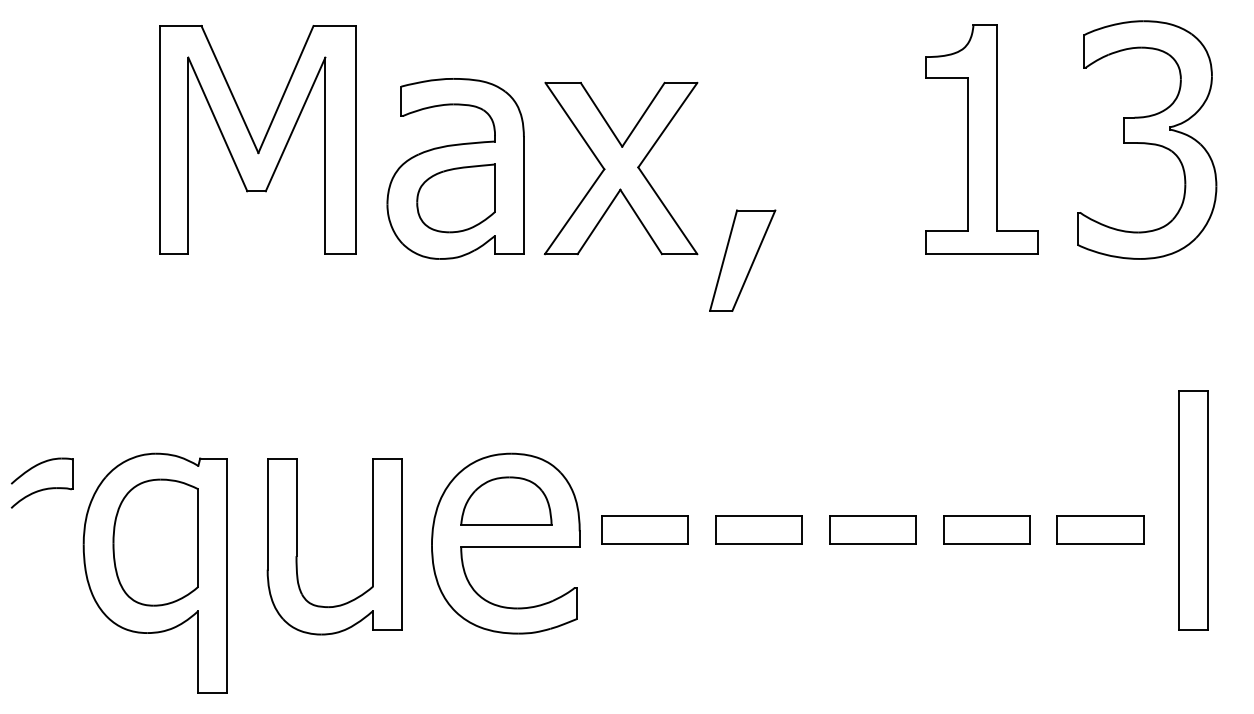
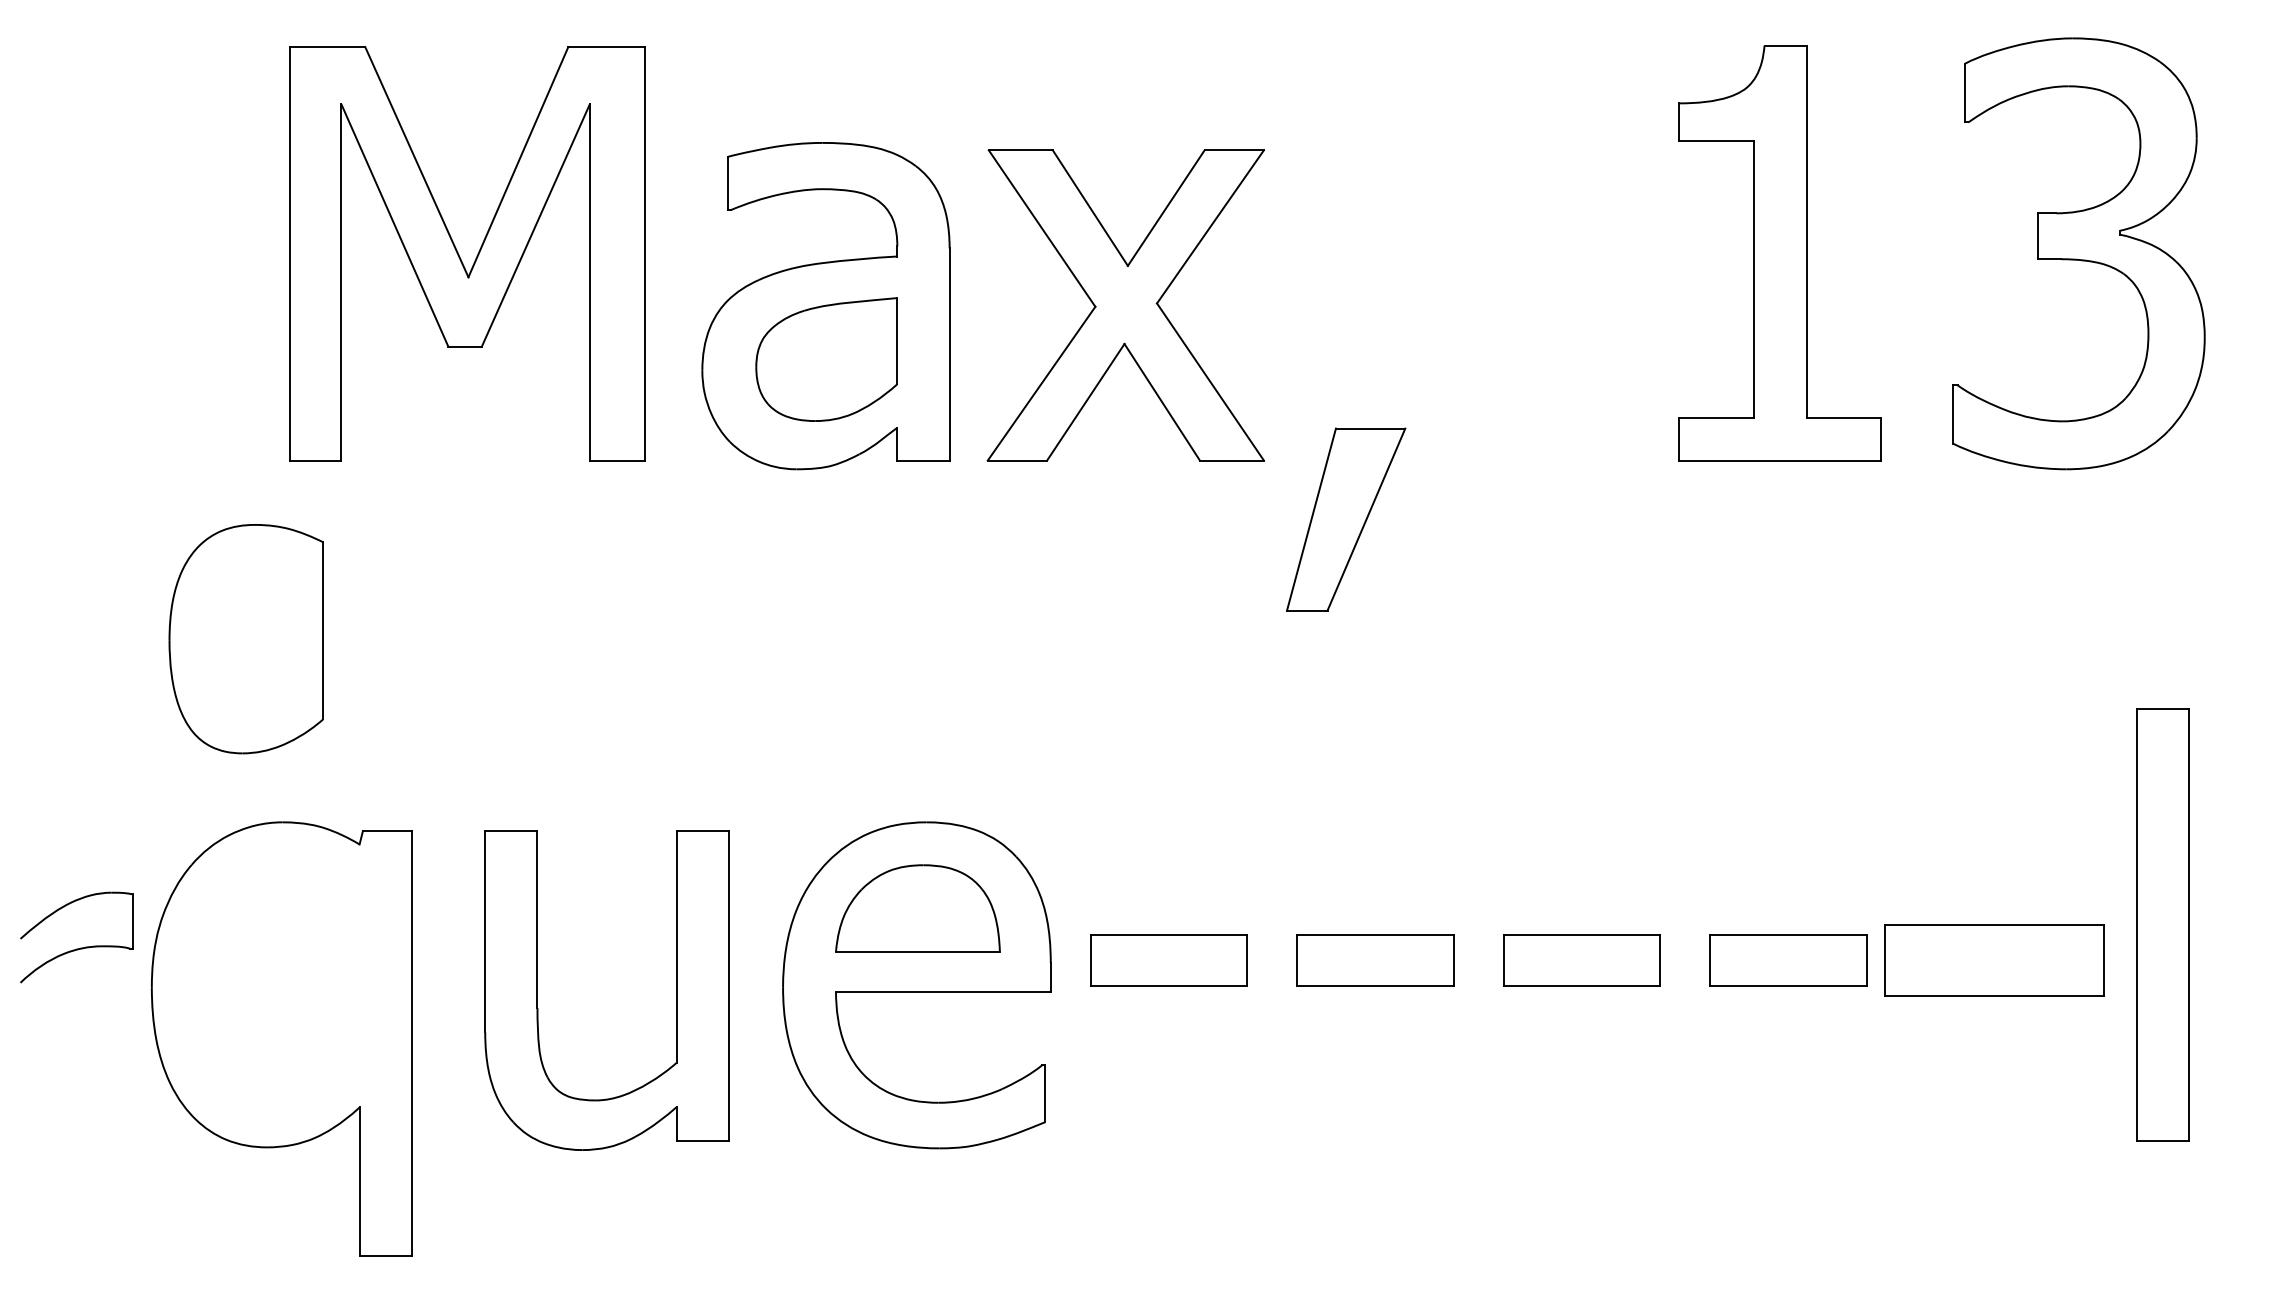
part: (742, 260) -> (1345, 519), moved
part: (43, 488) -> (78, 946), moved
part: (1100, 529) -> (1994, 959), size x1.4
part: (155, 542) -> (245, 638), moved

